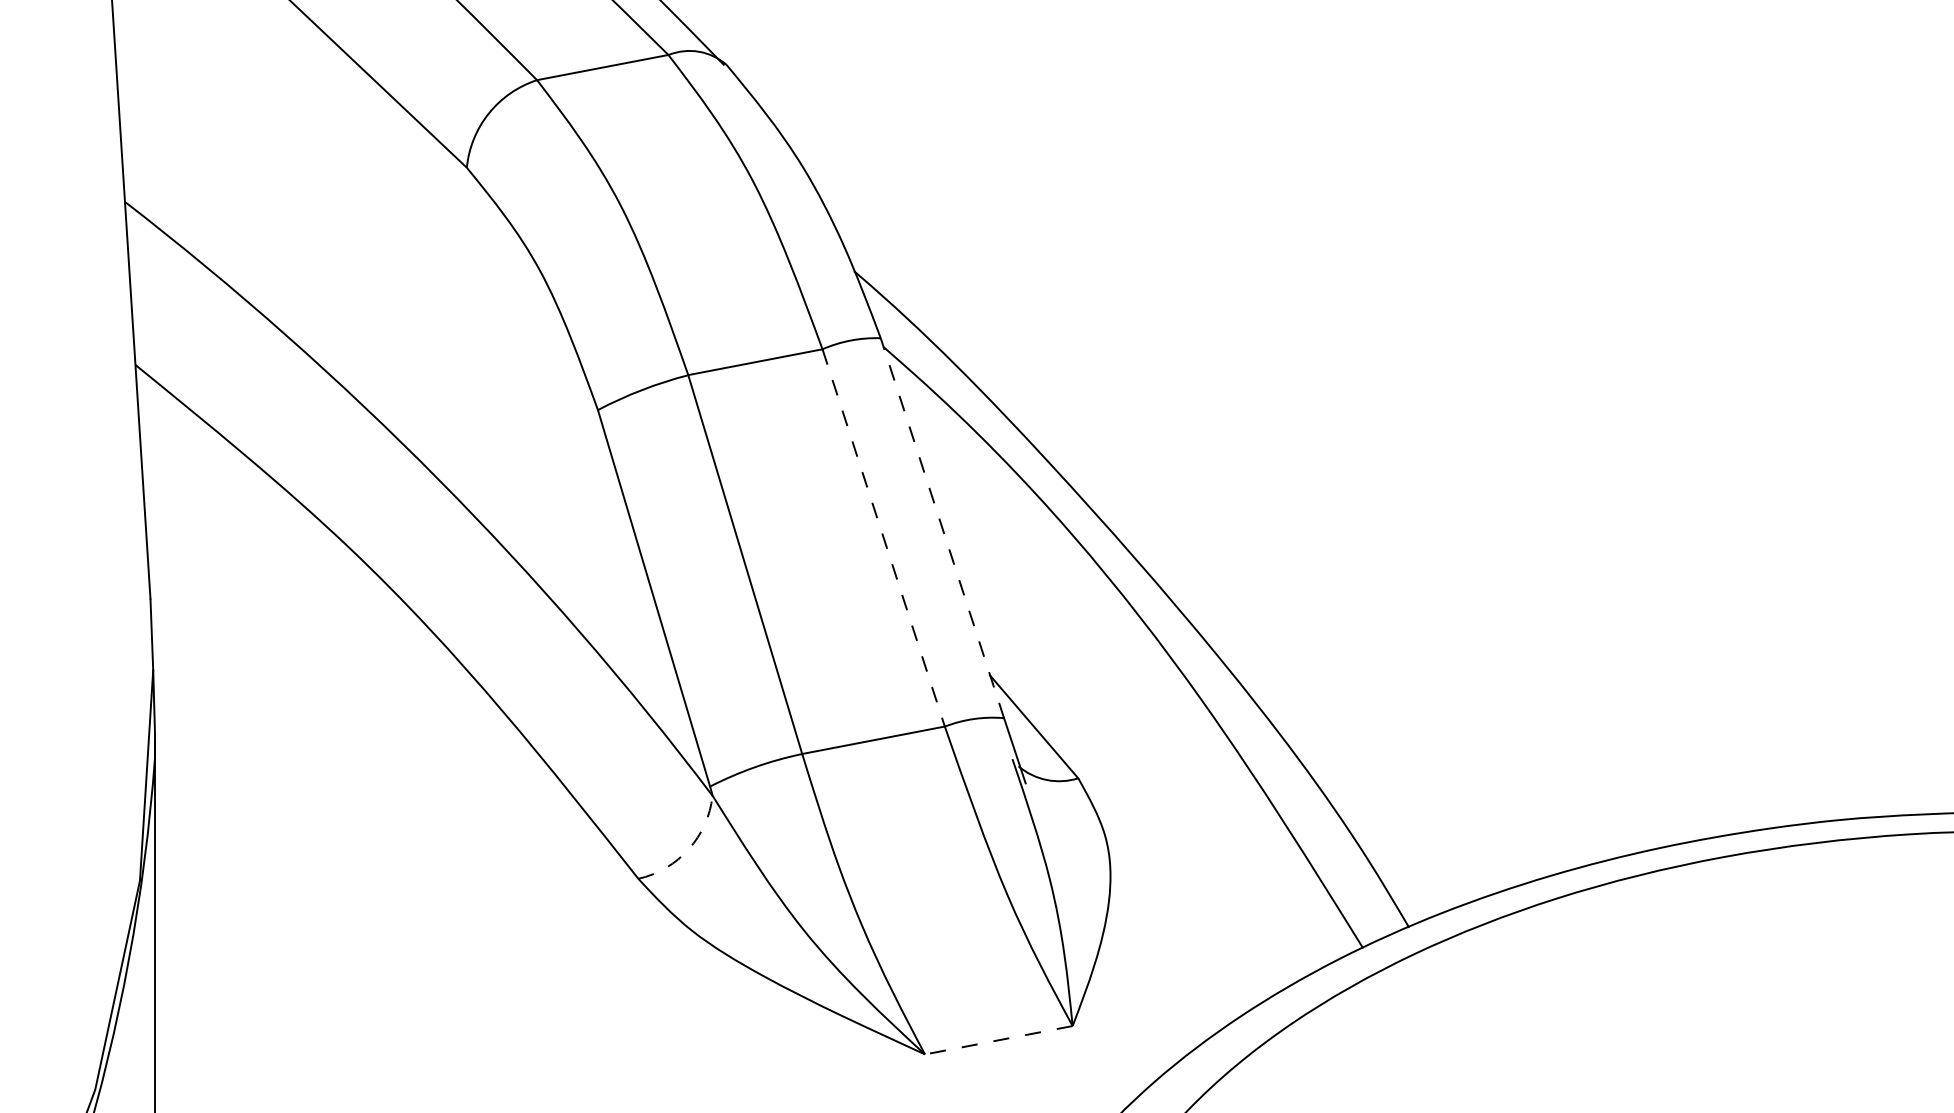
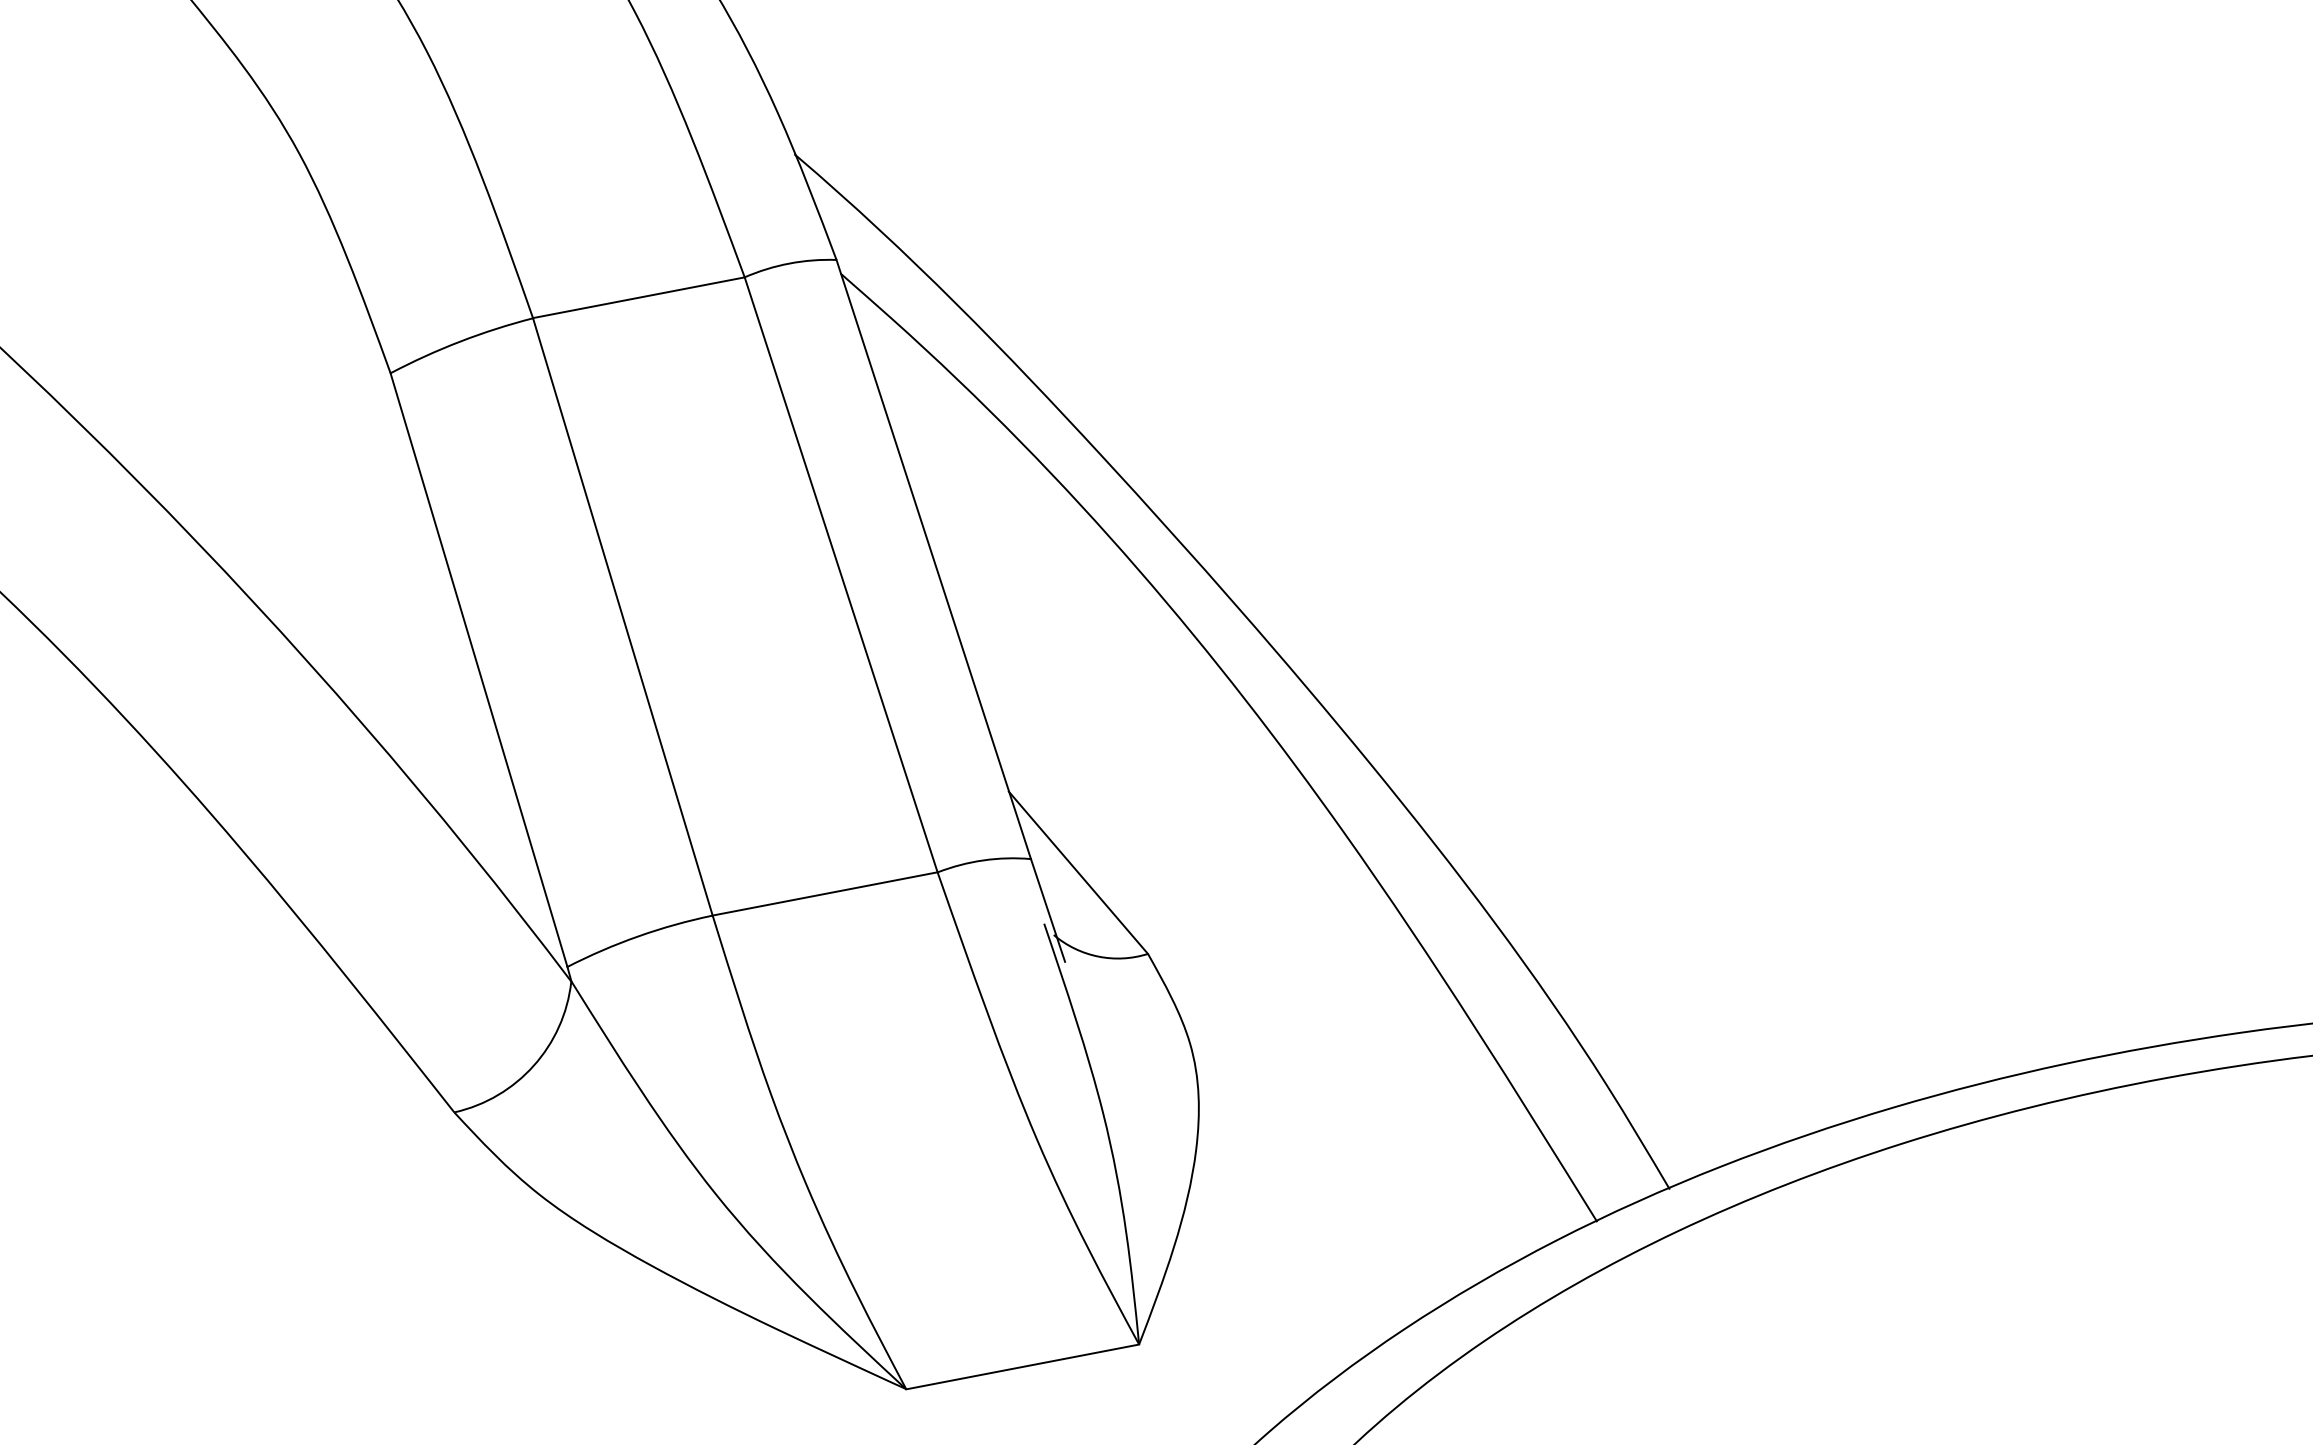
line: (942, 528) -> (933, 559), dashed -> solid
line: (883, 538) -> (840, 575), dashed -> solid
arc: (688, 849) -> (533, 1066), dashed -> solid
line: (998, 1040) -> (1022, 1367), dashed -> solid

